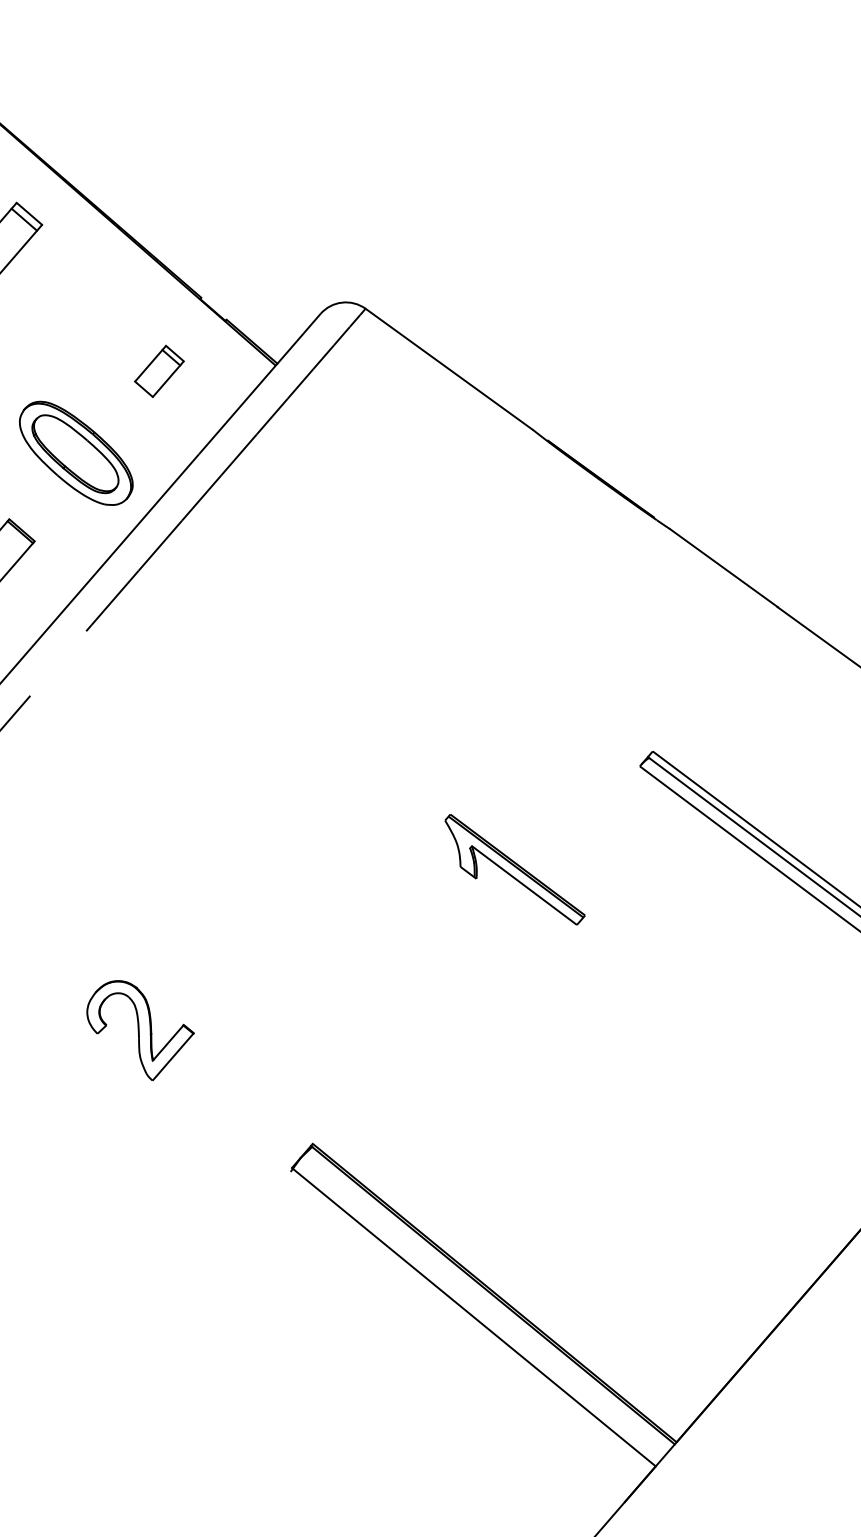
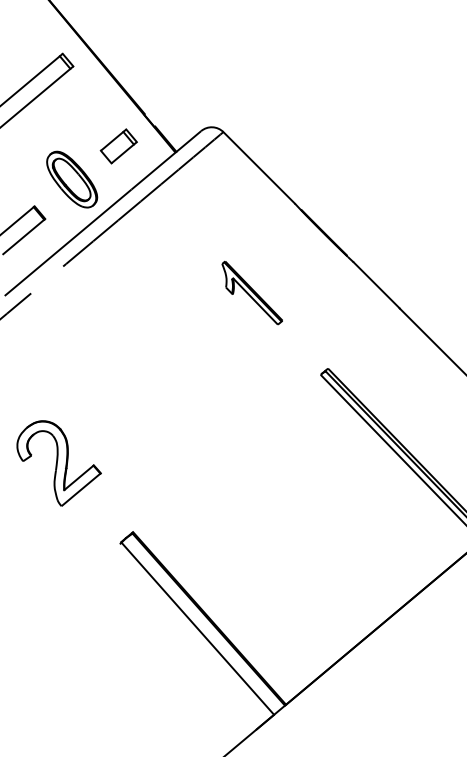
part: (158, 371) -> (118, 146), size x1.43
part: (513, 868) -> (251, 292), moved
part: (140, 1029) -> (58, 463), size x1.67

